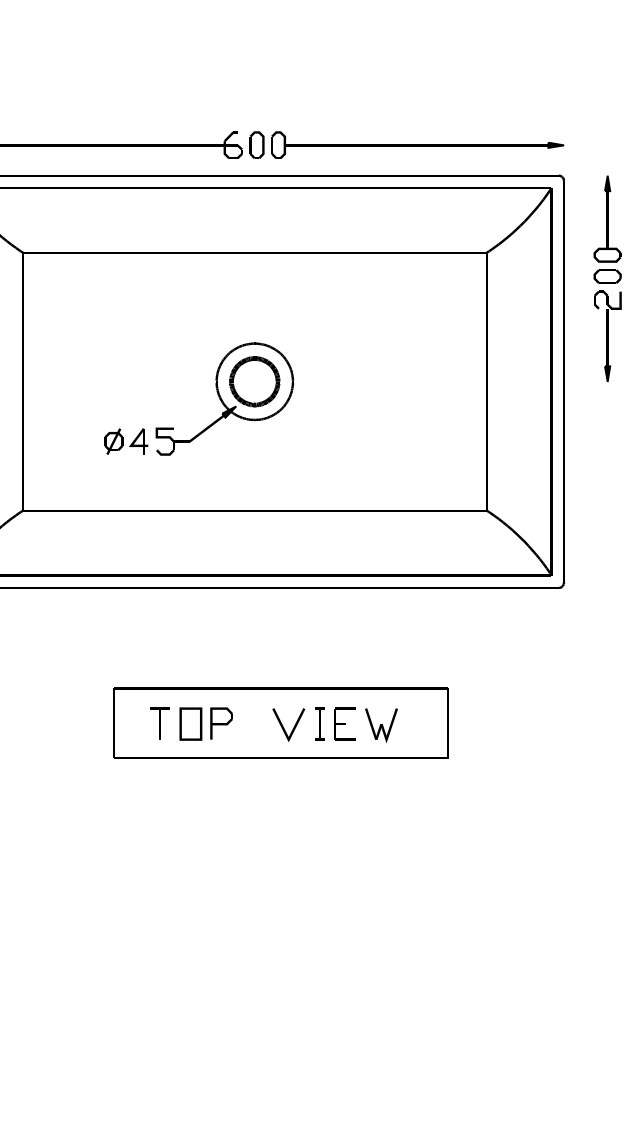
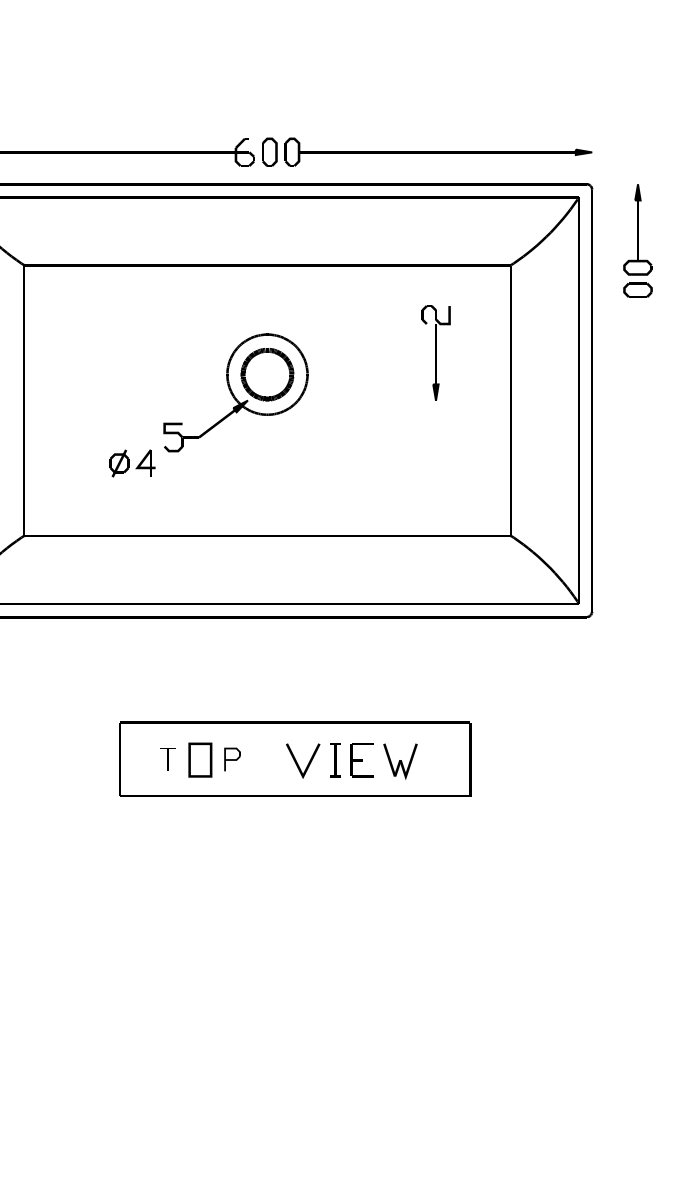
part: (607, 335) -> (435, 352), moved
part: (224, 398) -> (235, 392), moved
part: (159, 723) -> (167, 759), size x0.7
part: (221, 723) -> (232, 759), size x0.7

